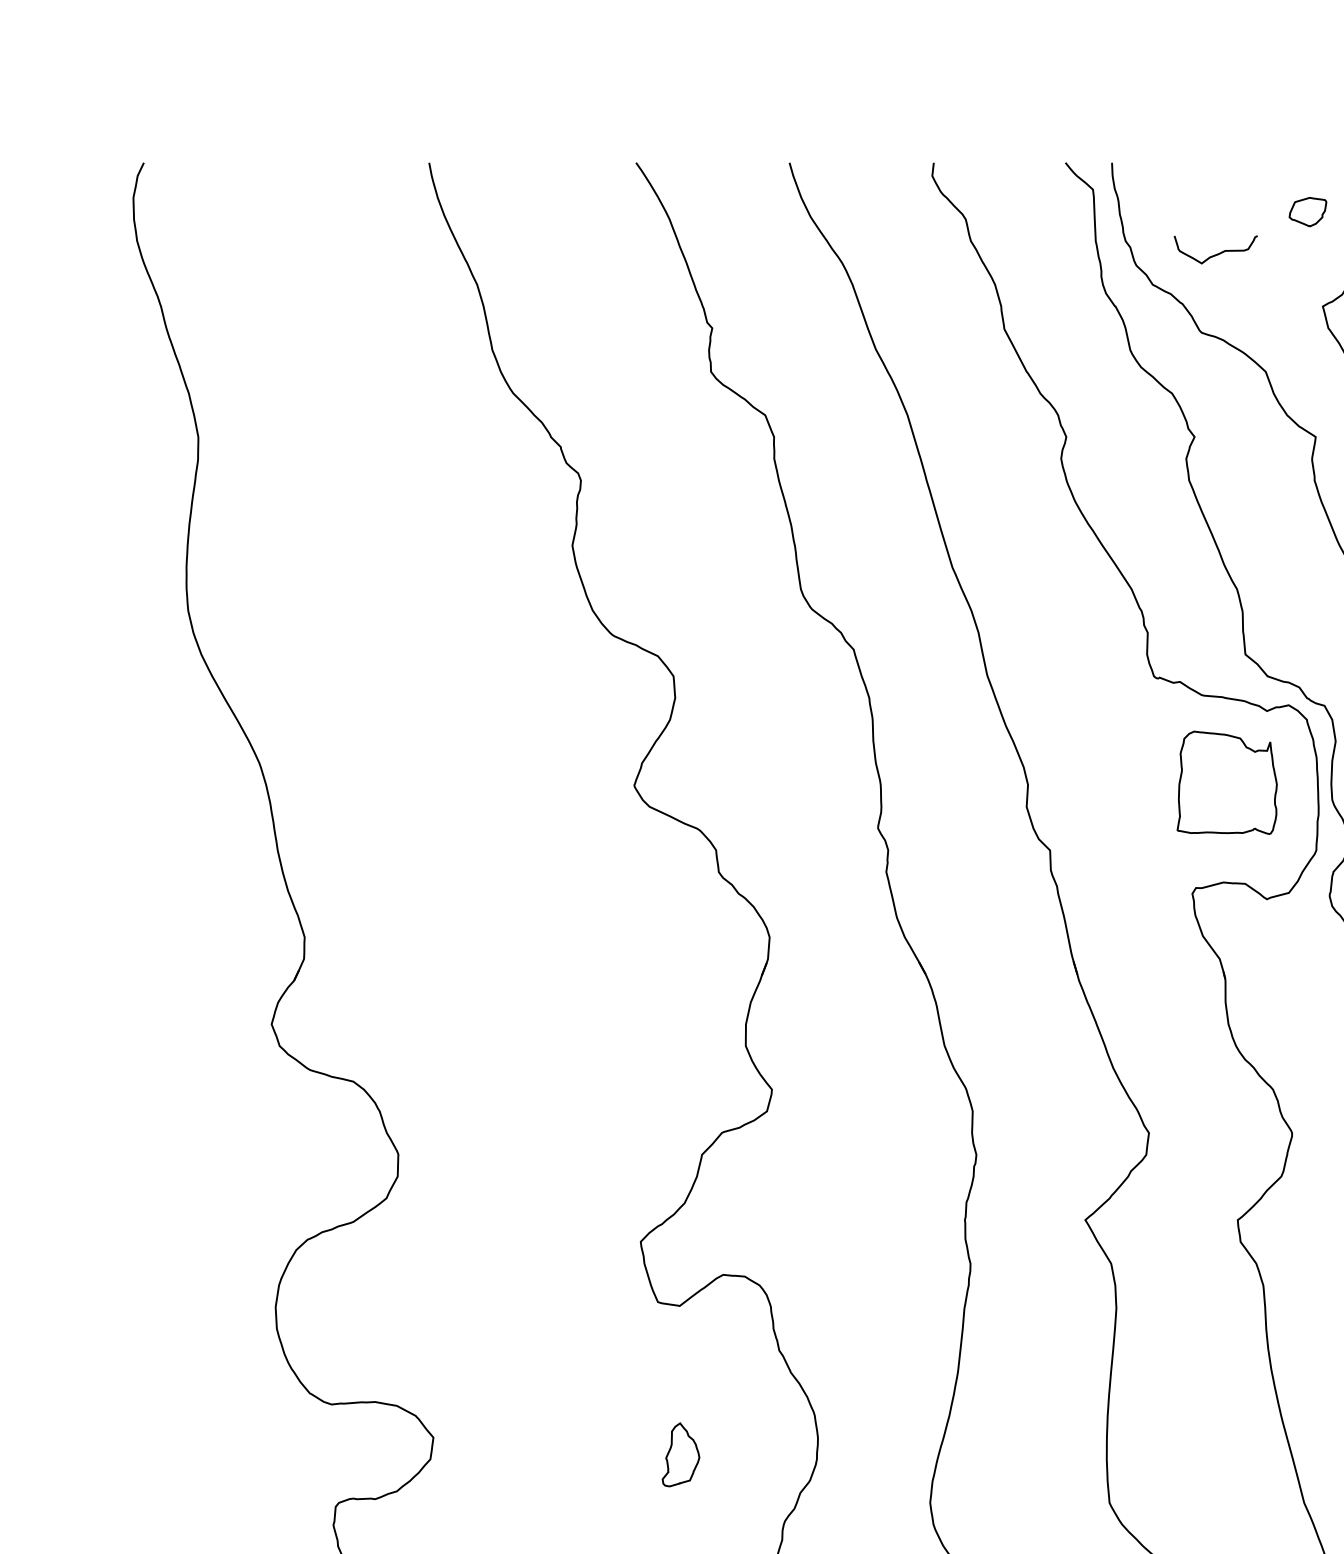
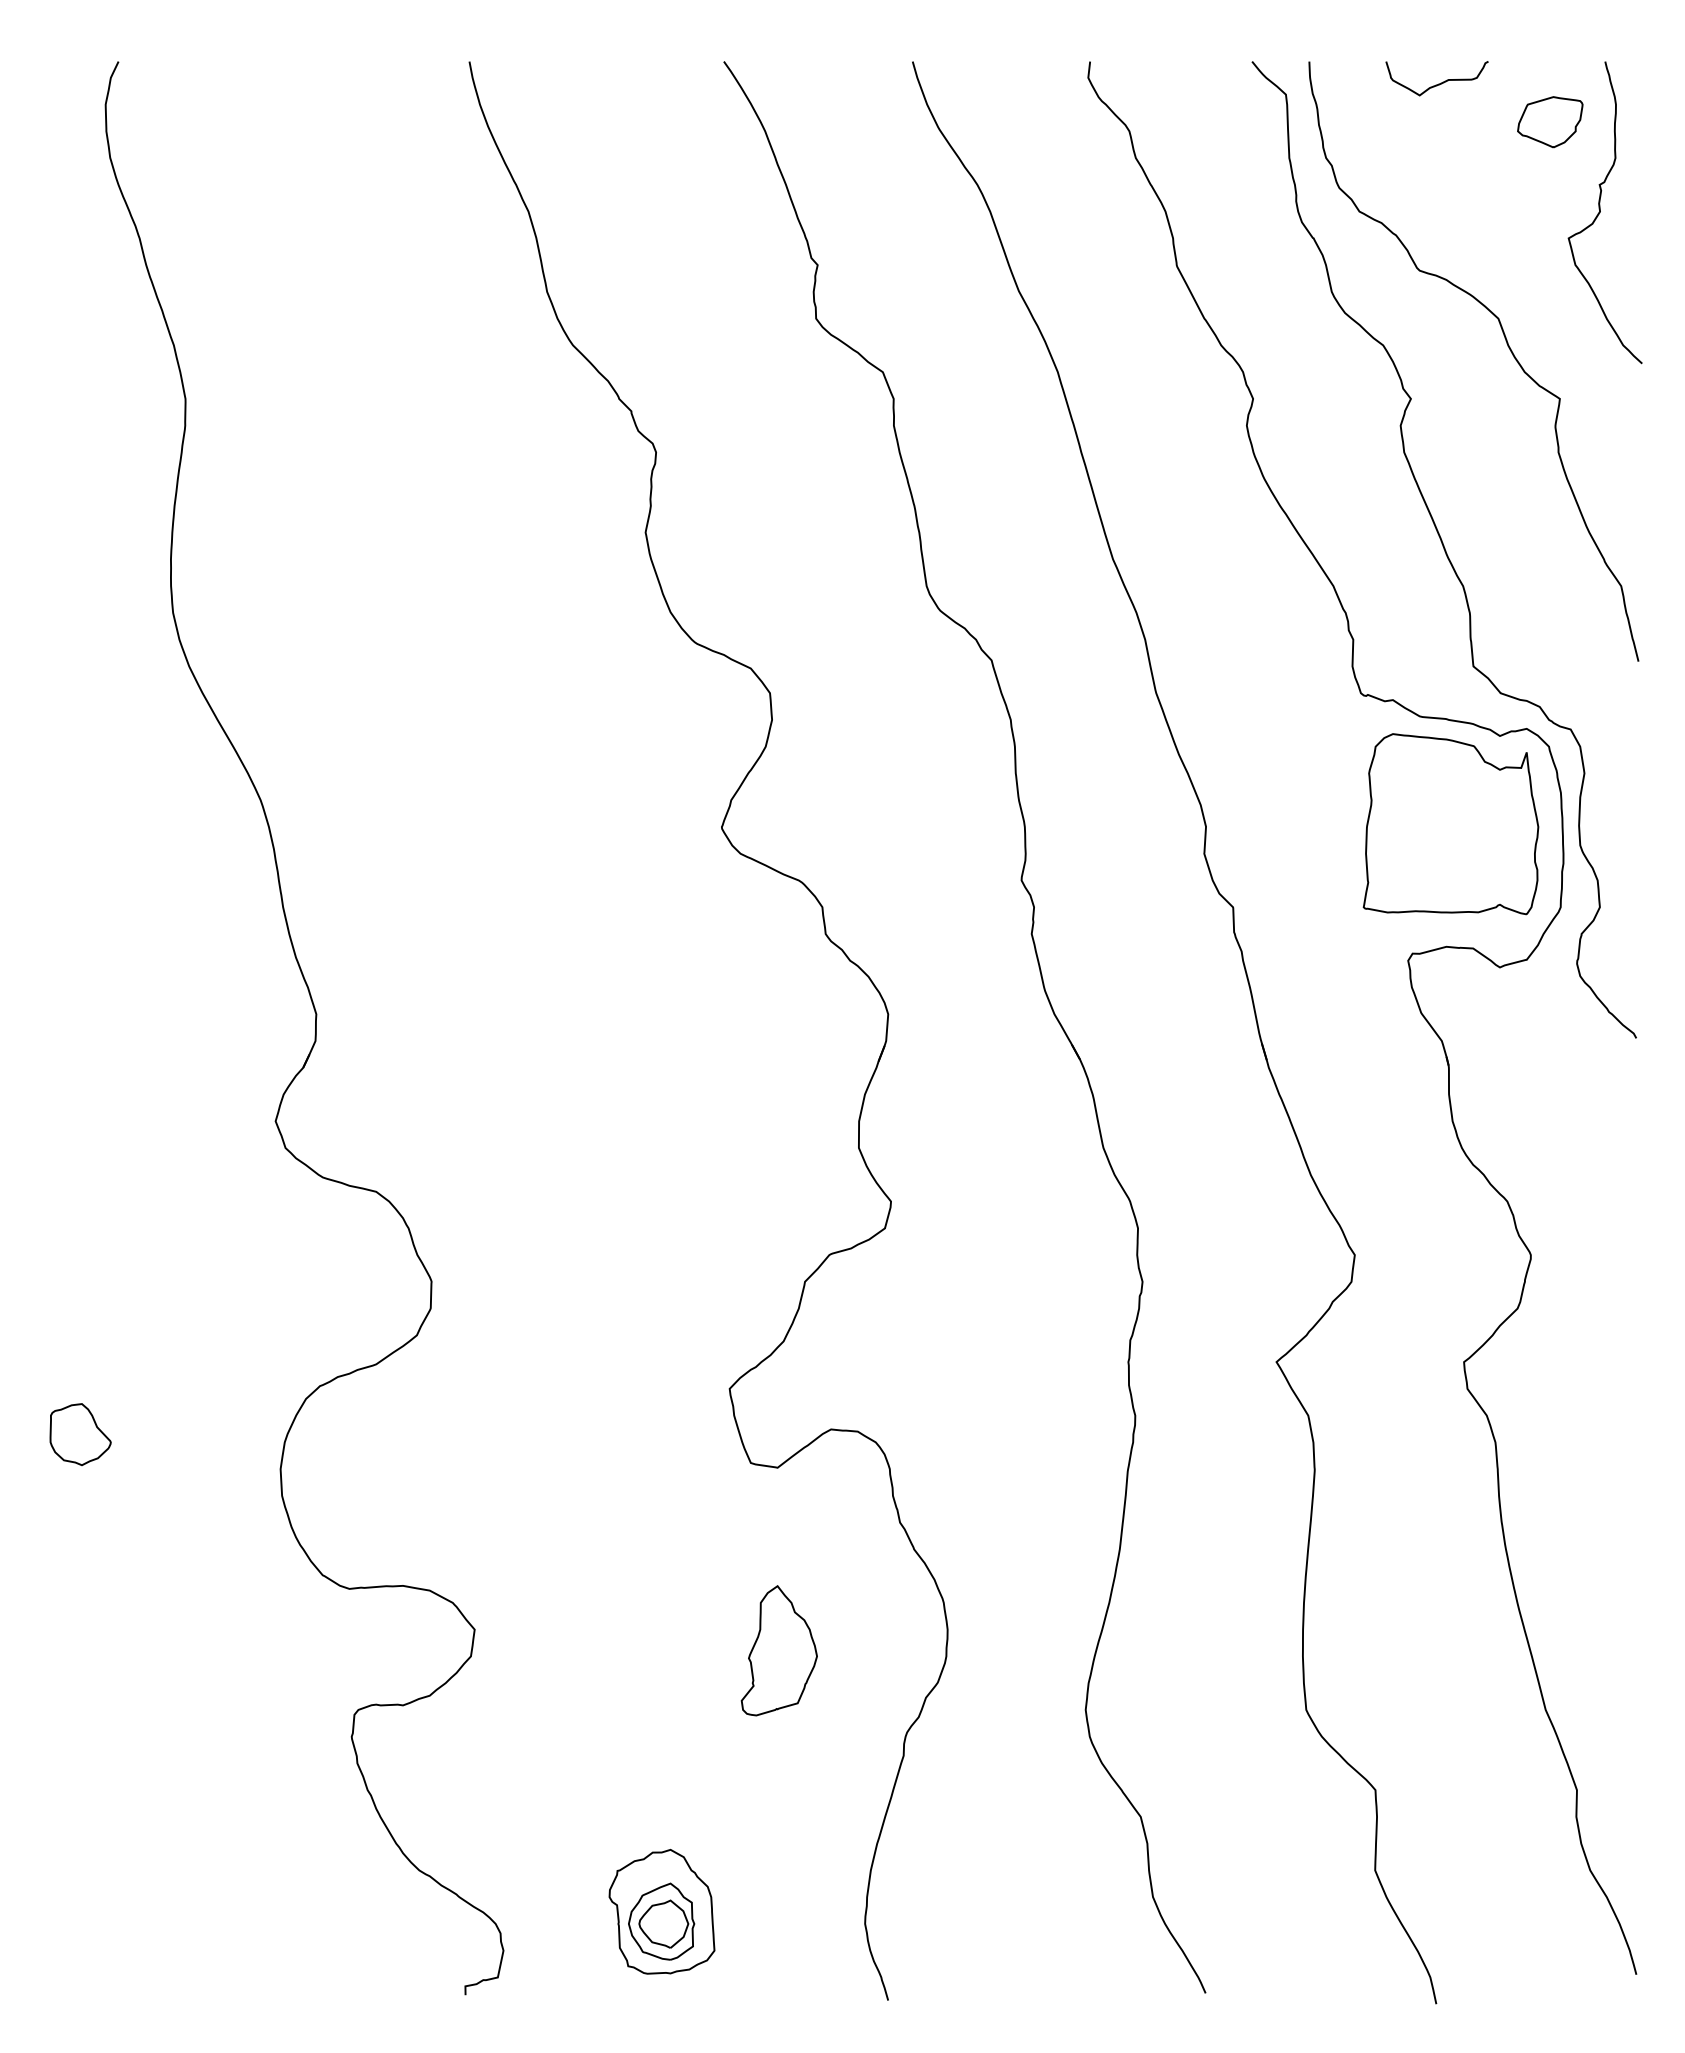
part: (1308, 212) -> (1550, 122), size x1.43
curve: (1217, 253) -> (1438, 83), moved
part: (1226, 783) -> (1450, 824), size x1.43
part: (112, 1278) -> (80, 1434), added
part: (680, 1454) -> (778, 1650), size x1.67

